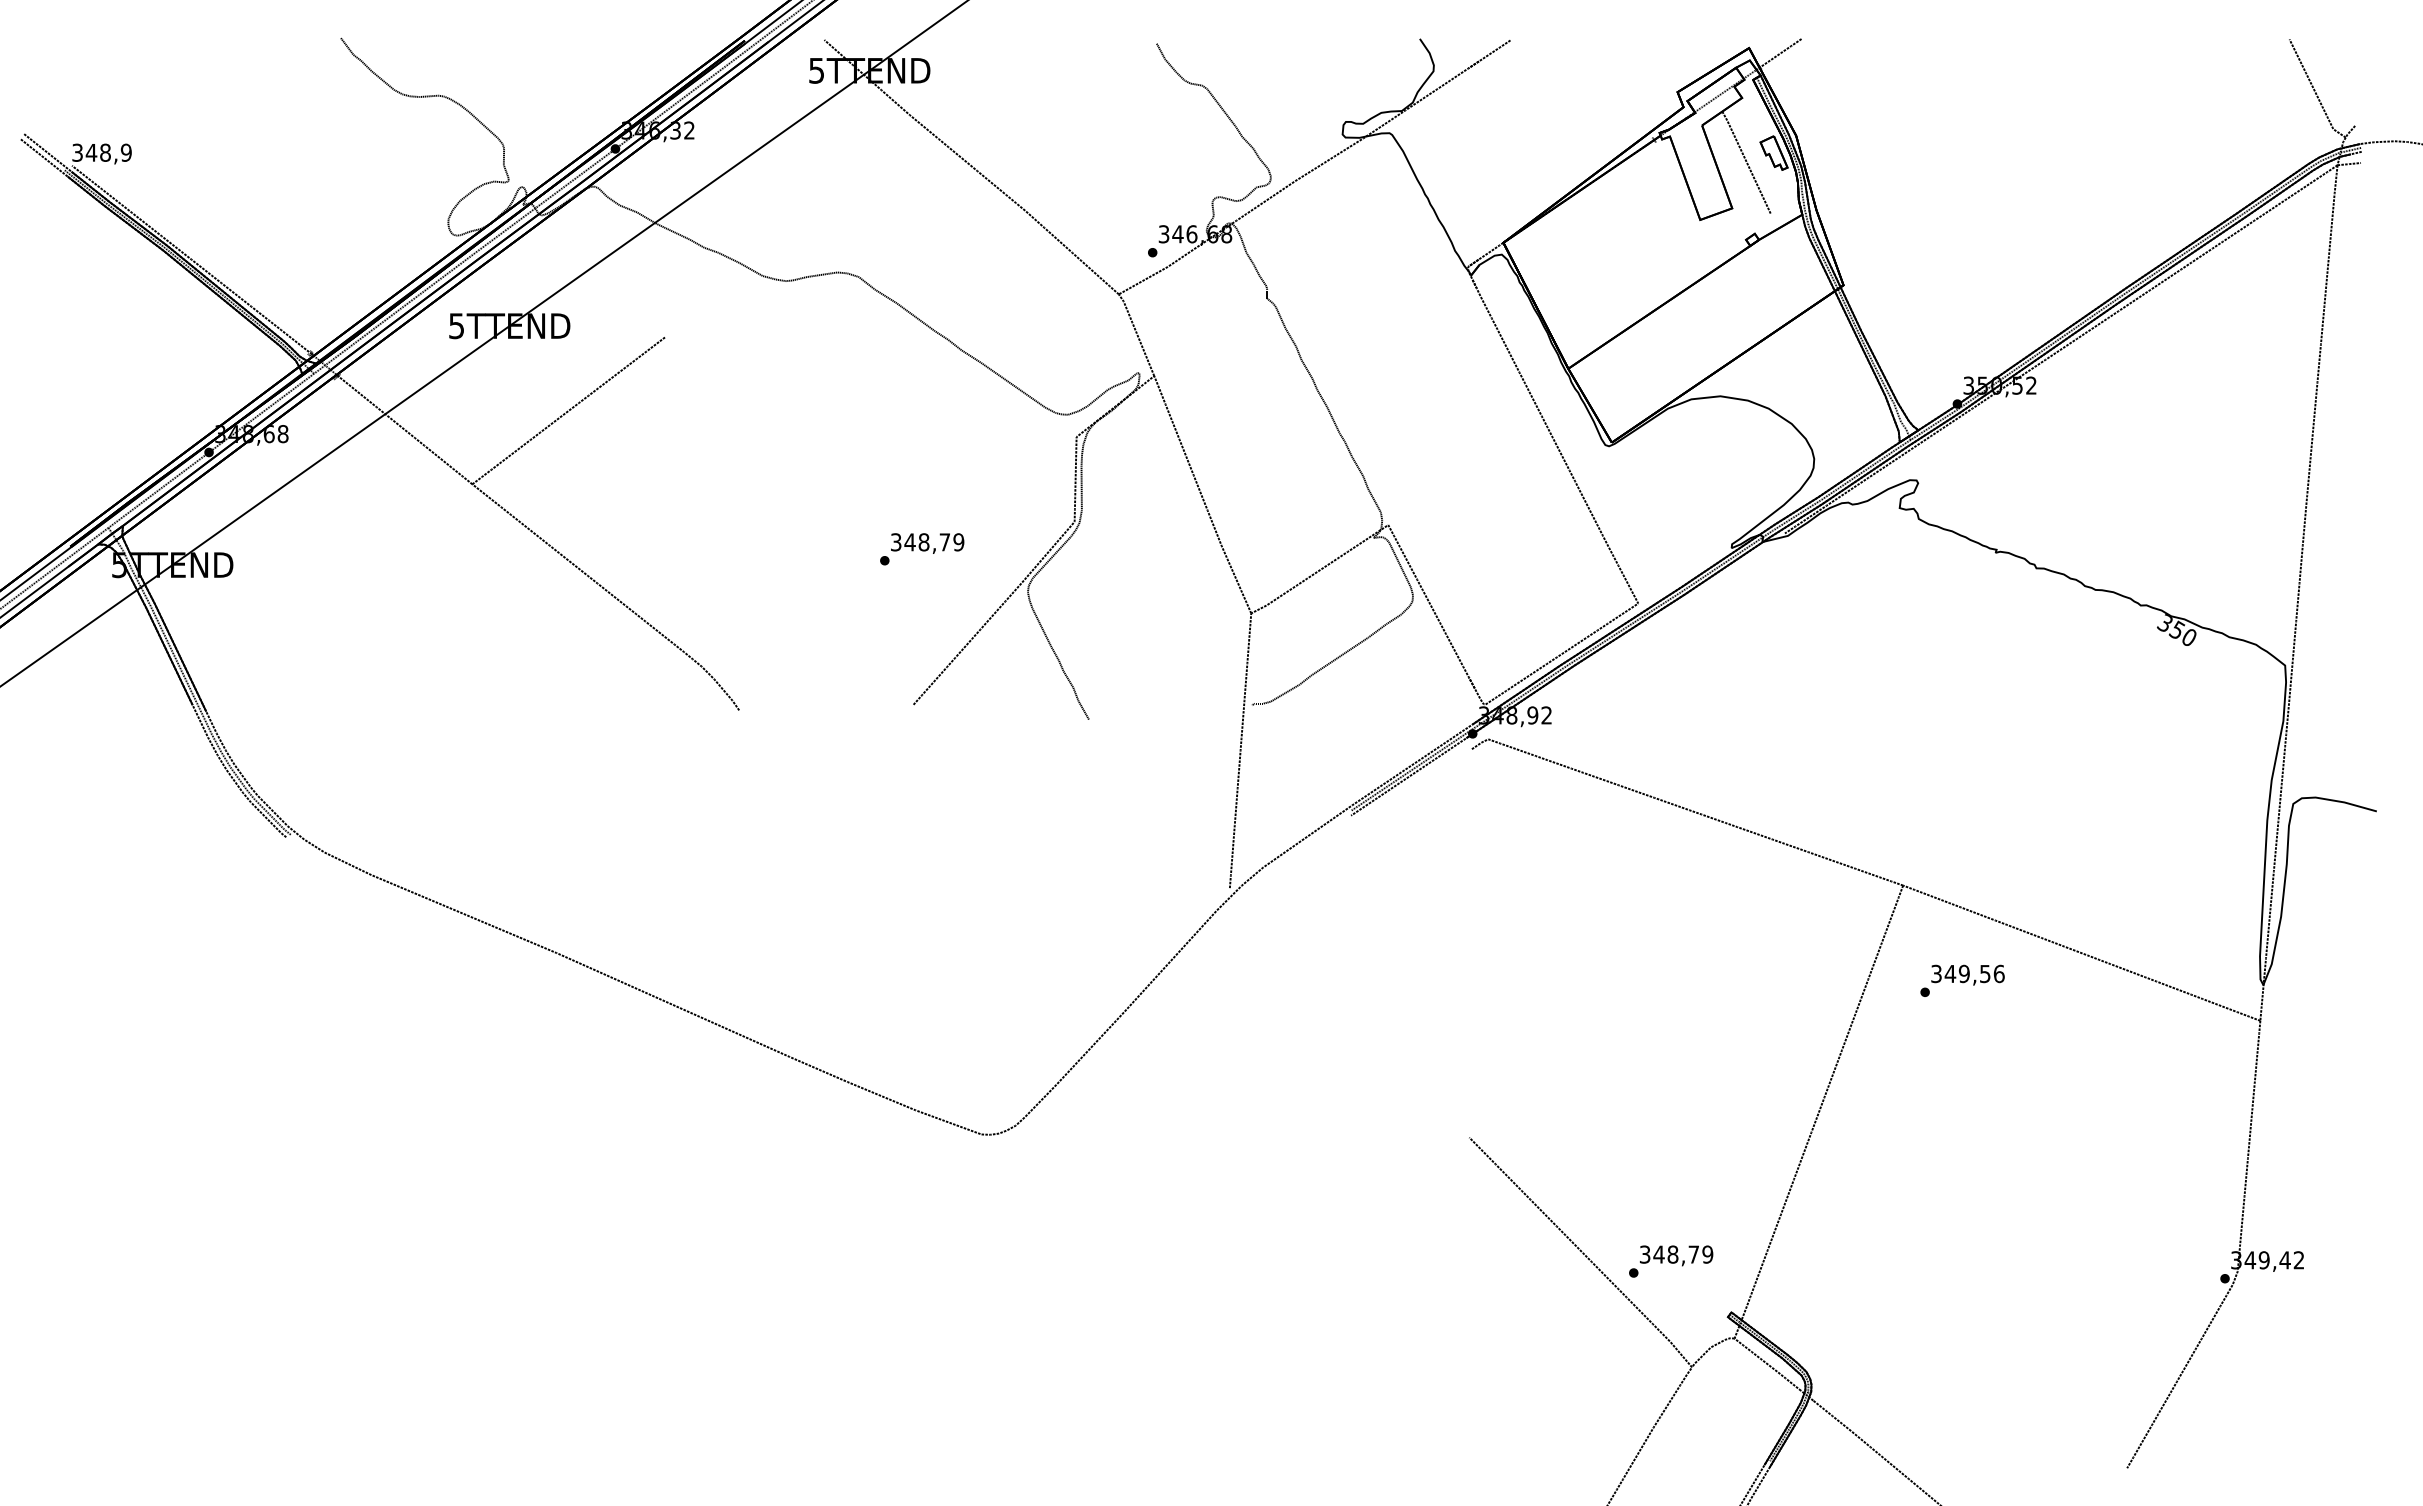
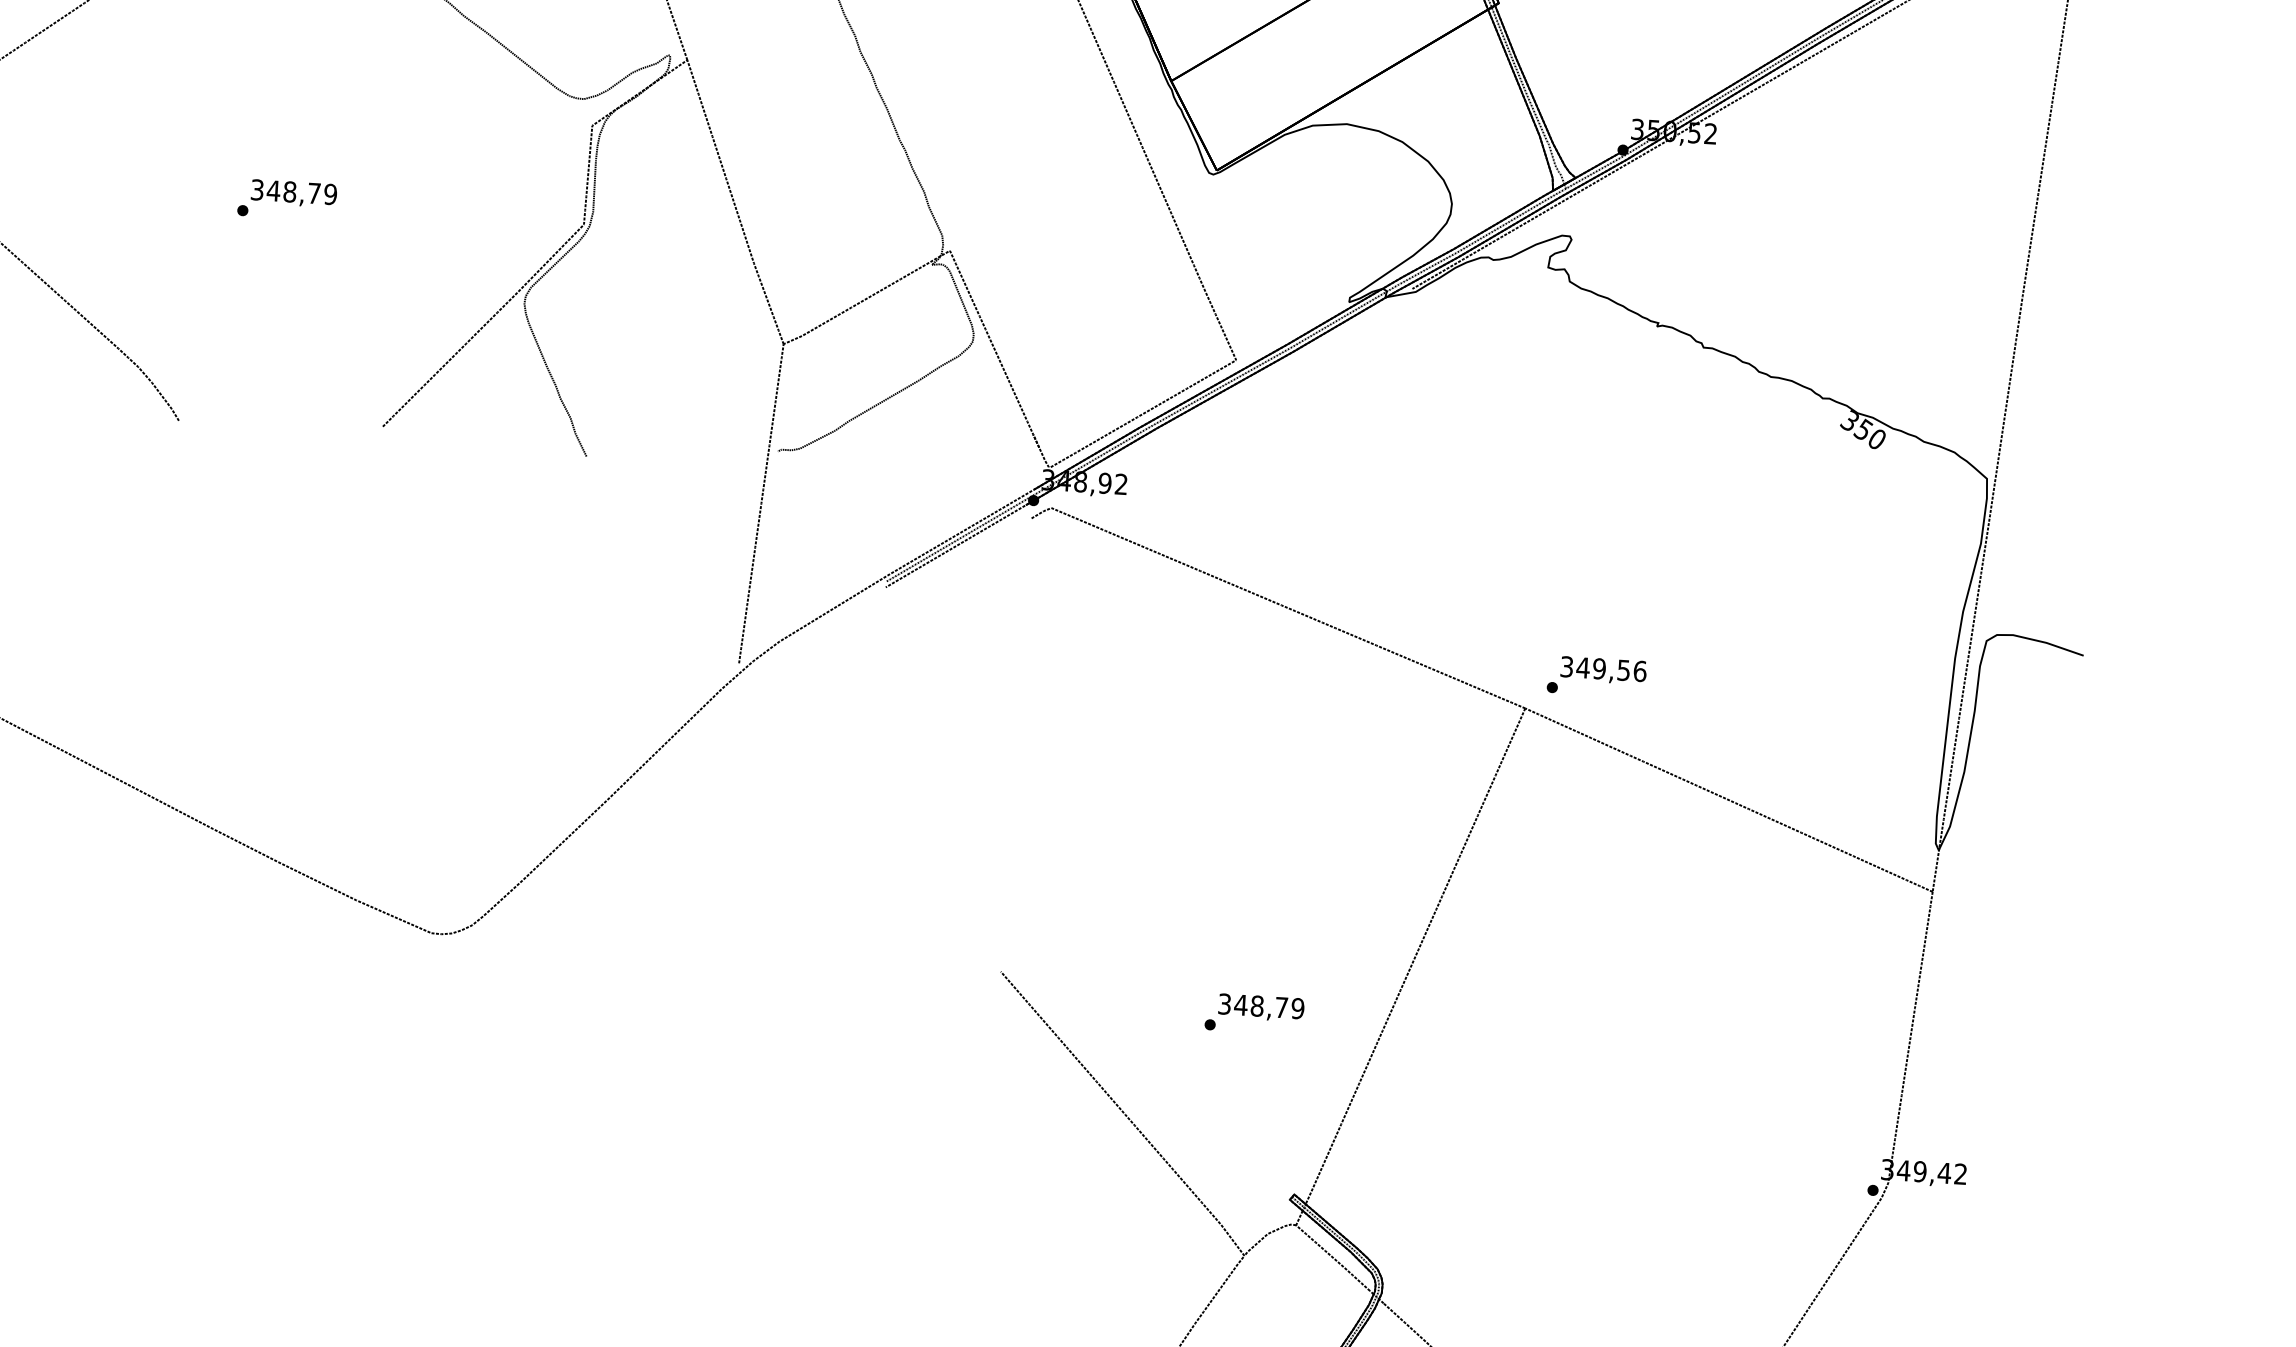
text: (922, 549) -> (287, 200), moved
text: (1962, 980) -> (1596, 676), moved
text: (1671, 1261) -> (1255, 1014), moved

